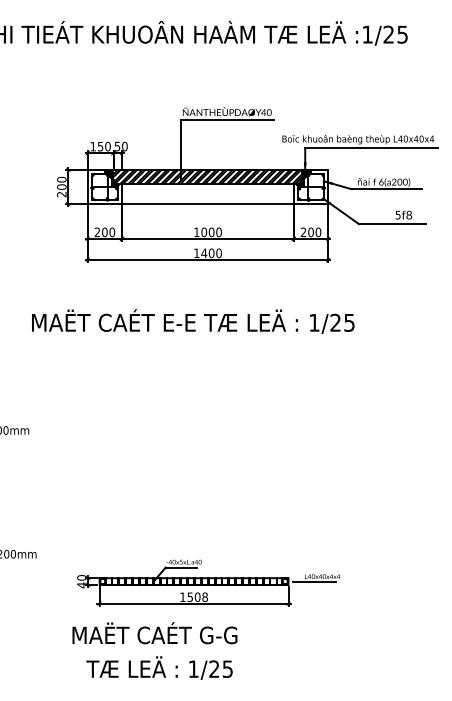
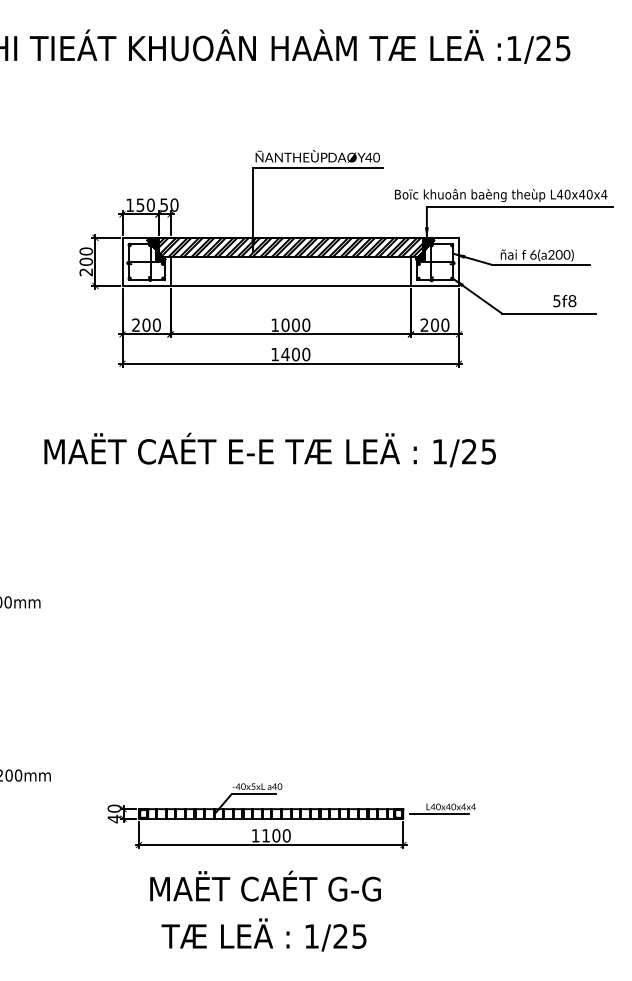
text: (197, 597) -> (276, 835), 1508 -> 1100
text: (154, 632) -> (265, 885), moved
text: (159, 667) -> (263, 934), moved

